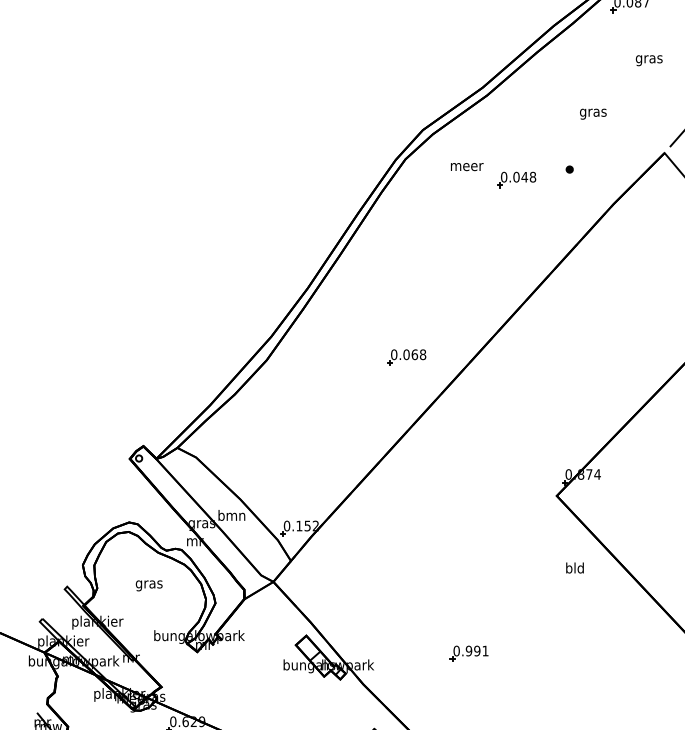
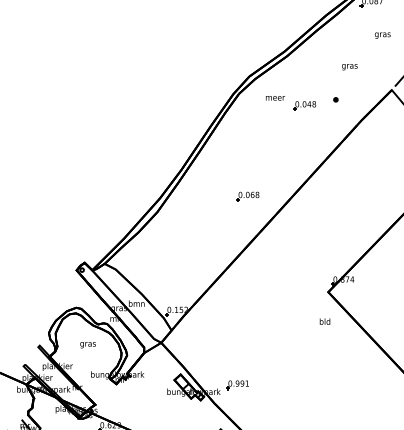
part: (406, 357) -> (247, 196), moved
text: (574, 567) -> (324, 321), moved
part: (468, 654) -> (237, 385), moved

